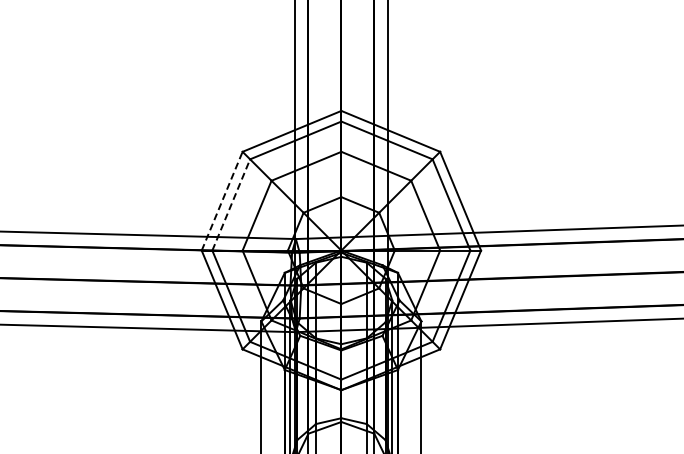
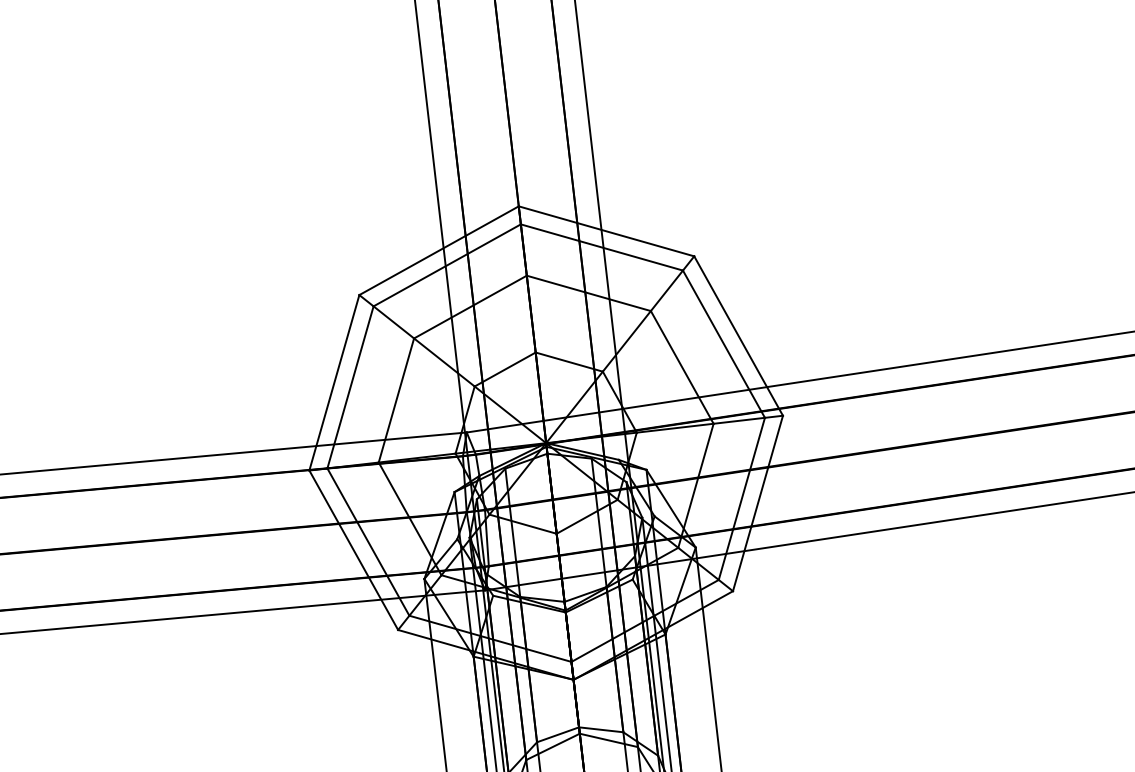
line: (222, 200) -> (334, 381), dashed -> solid
line: (231, 204) -> (350, 386), dashed -> solid

